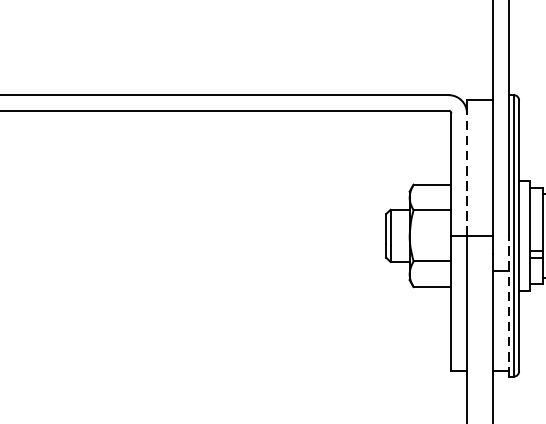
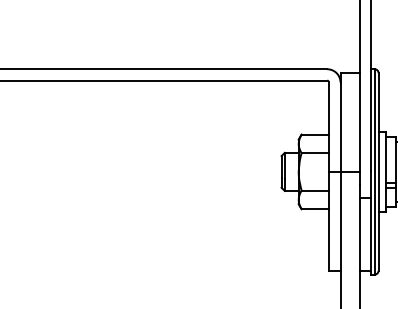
line: (466, 174) -> (340, 127), dashed -> solid
line: (508, 305) -> (370, 222), dashed -> solid

